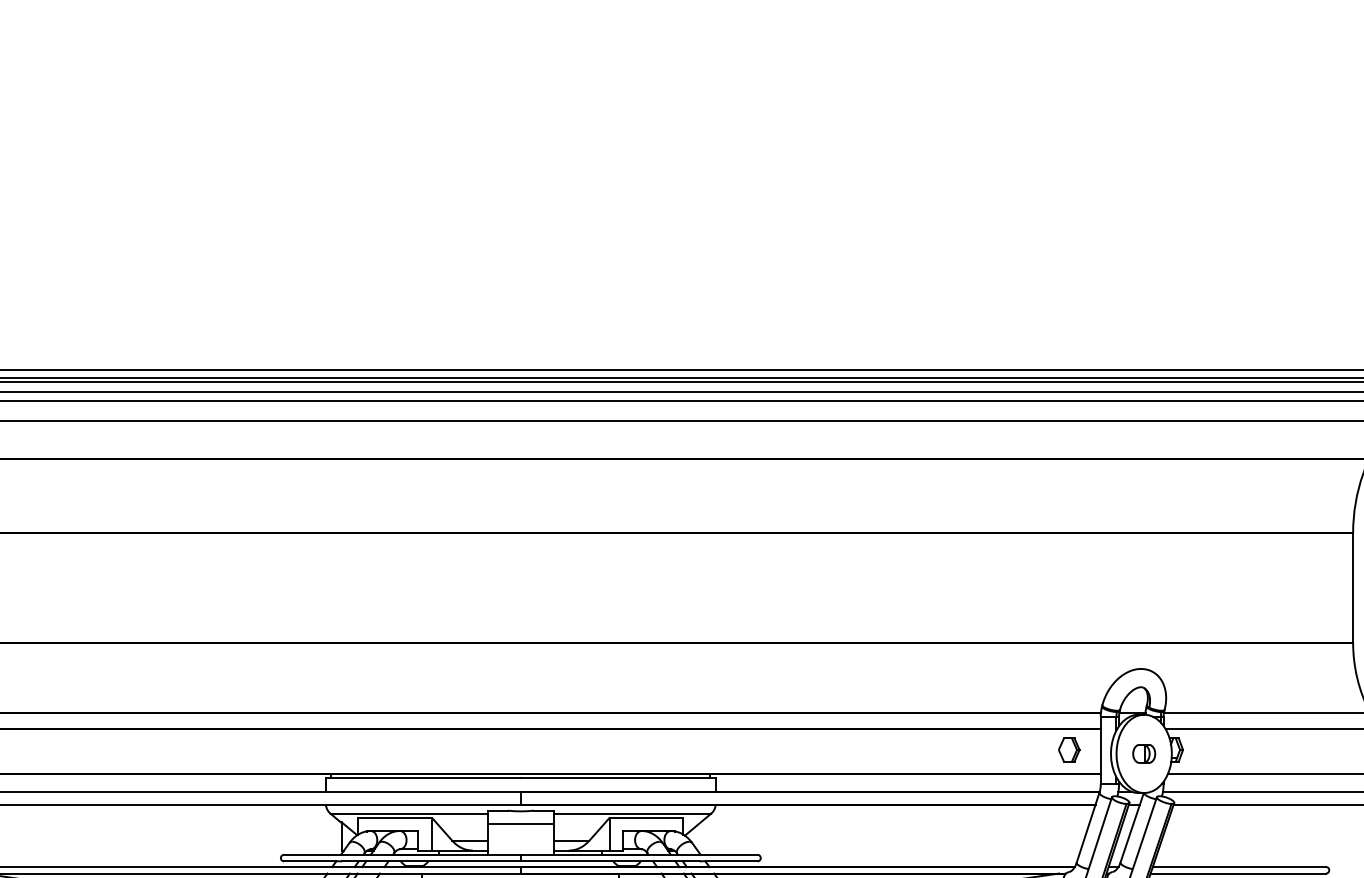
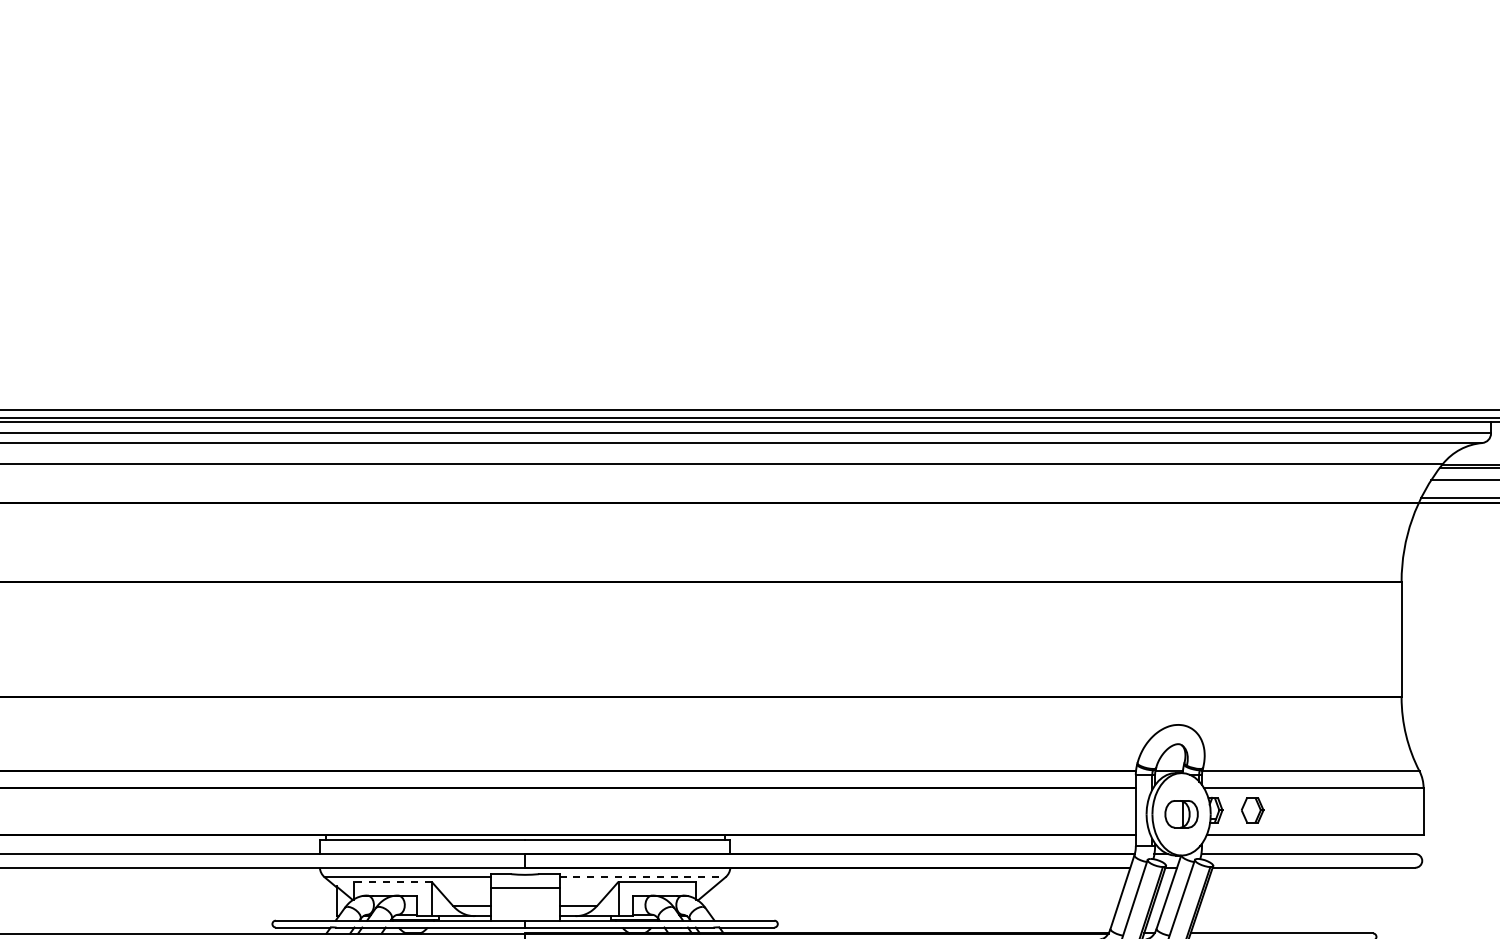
part: (1069, 750) -> (1252, 810), moved
part: (1144, 754) -> (1181, 814), size x1.4
line: (632, 813) -> (642, 877), solid -> dashed
line: (394, 817) -> (392, 881), solid -> dashed

